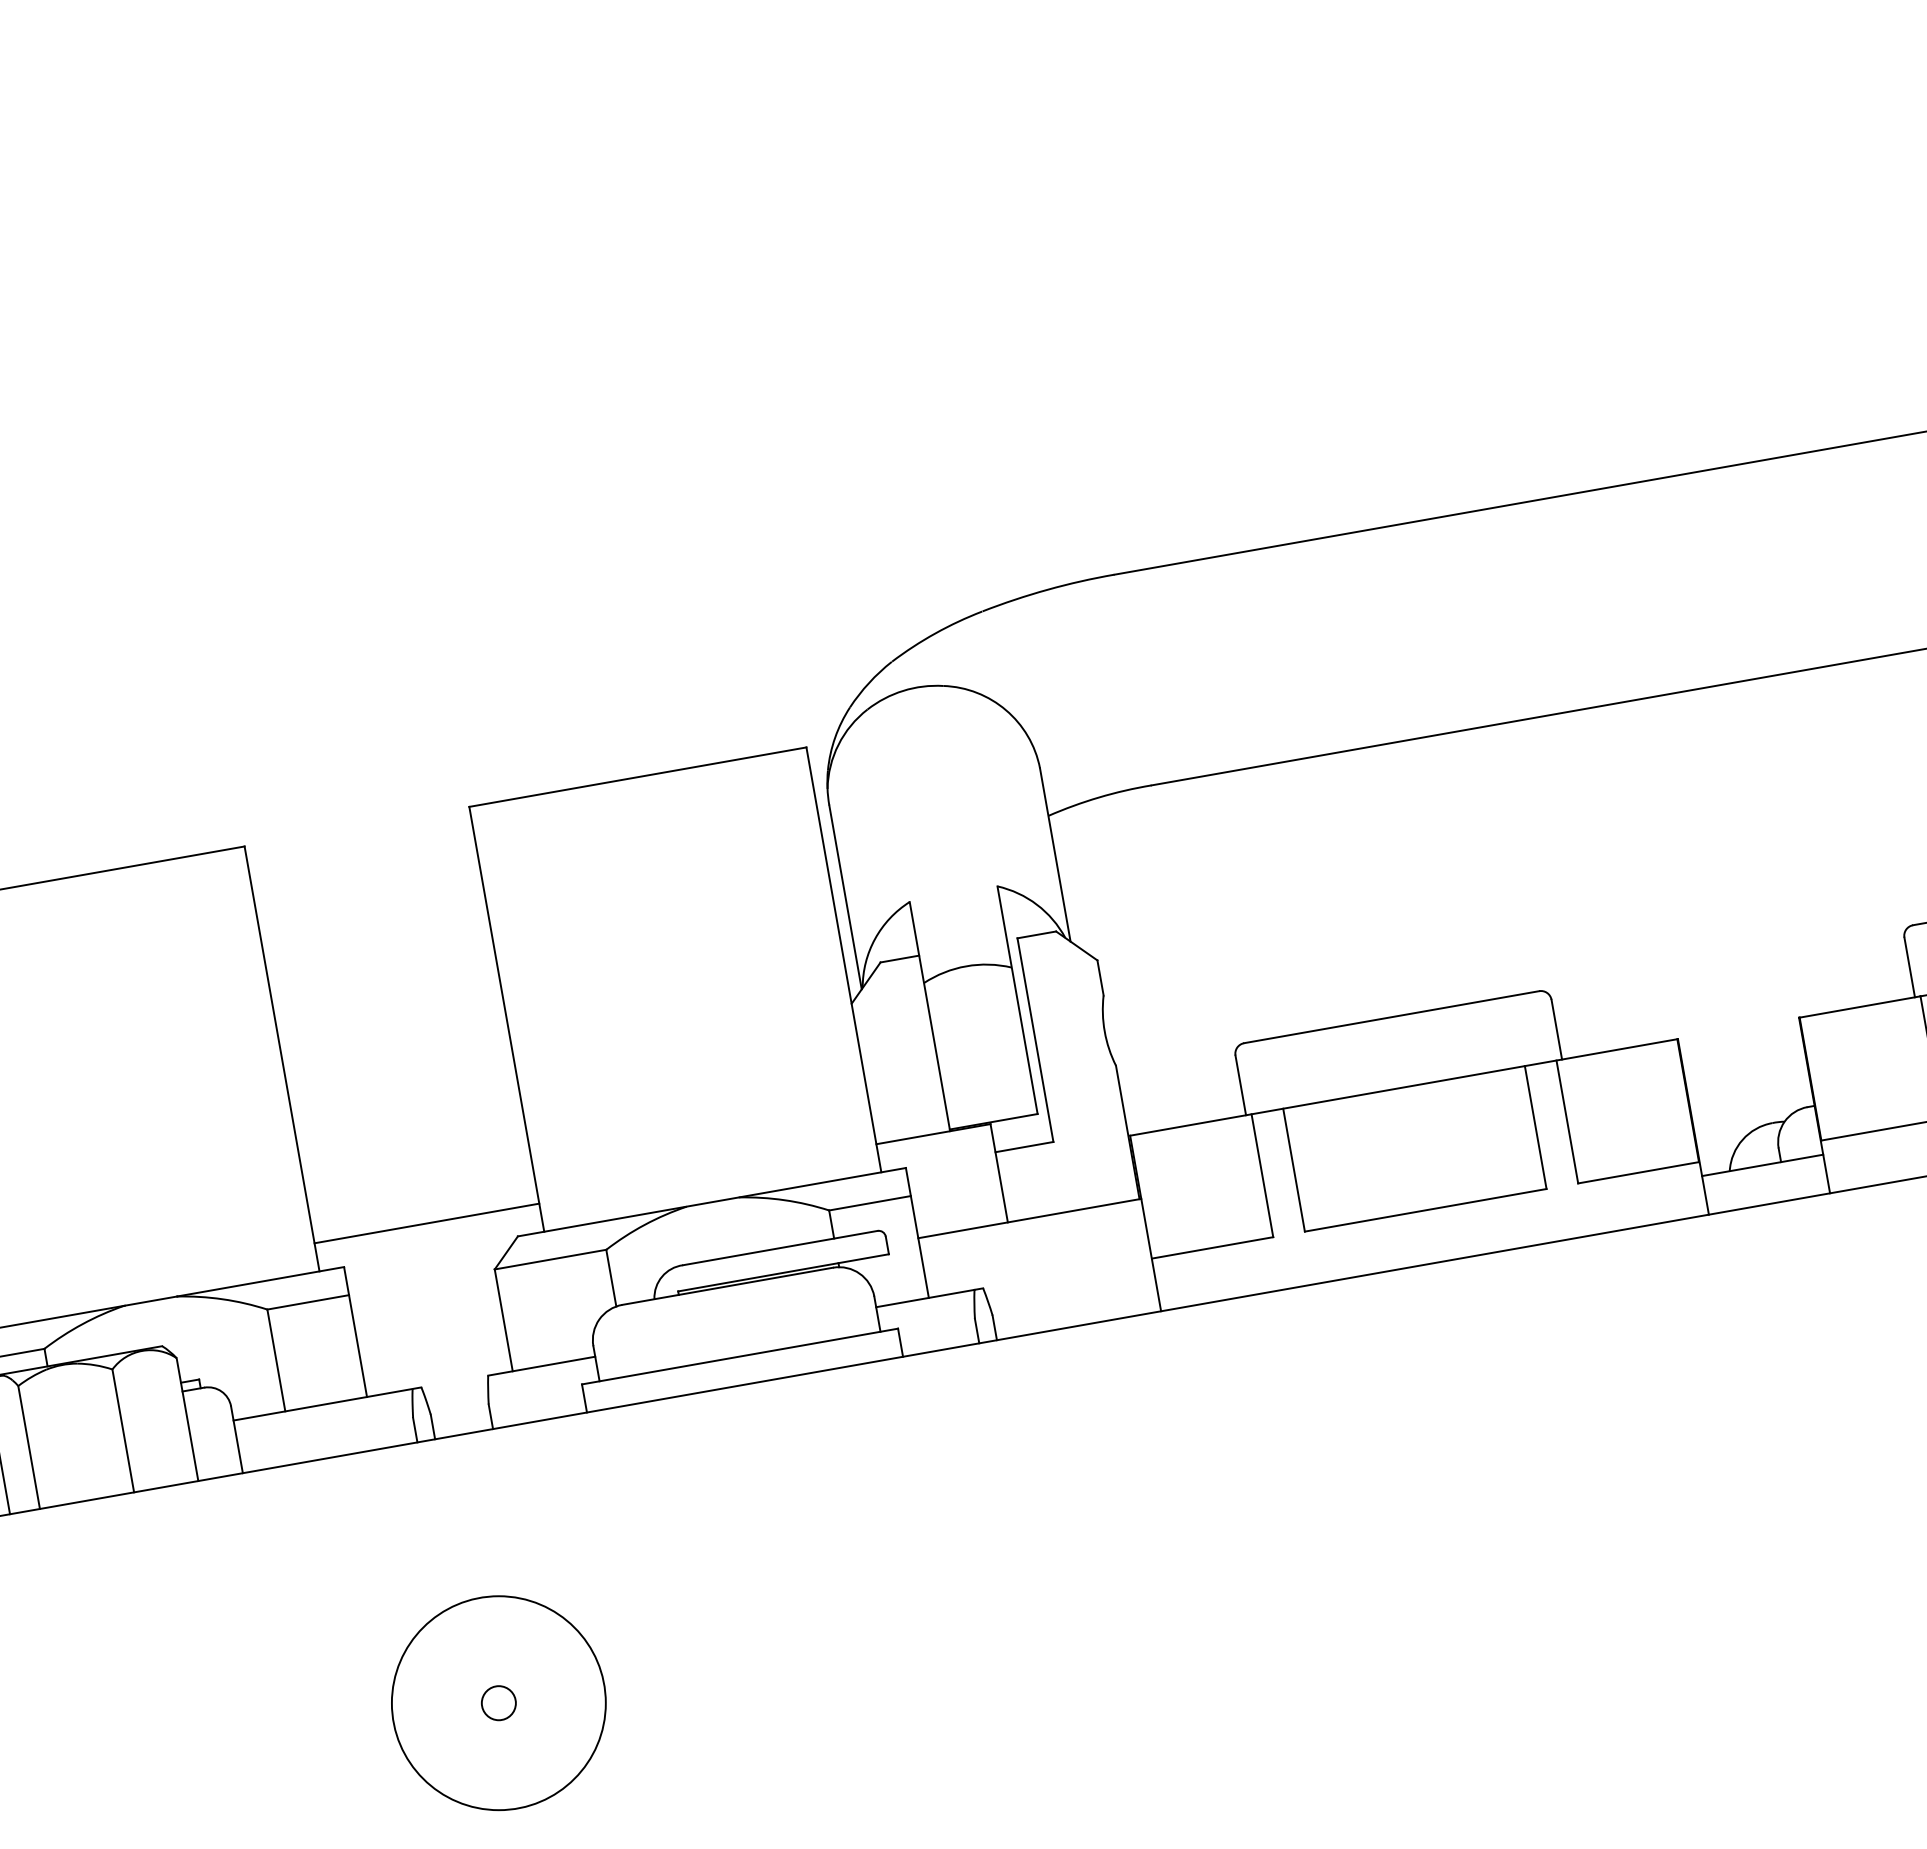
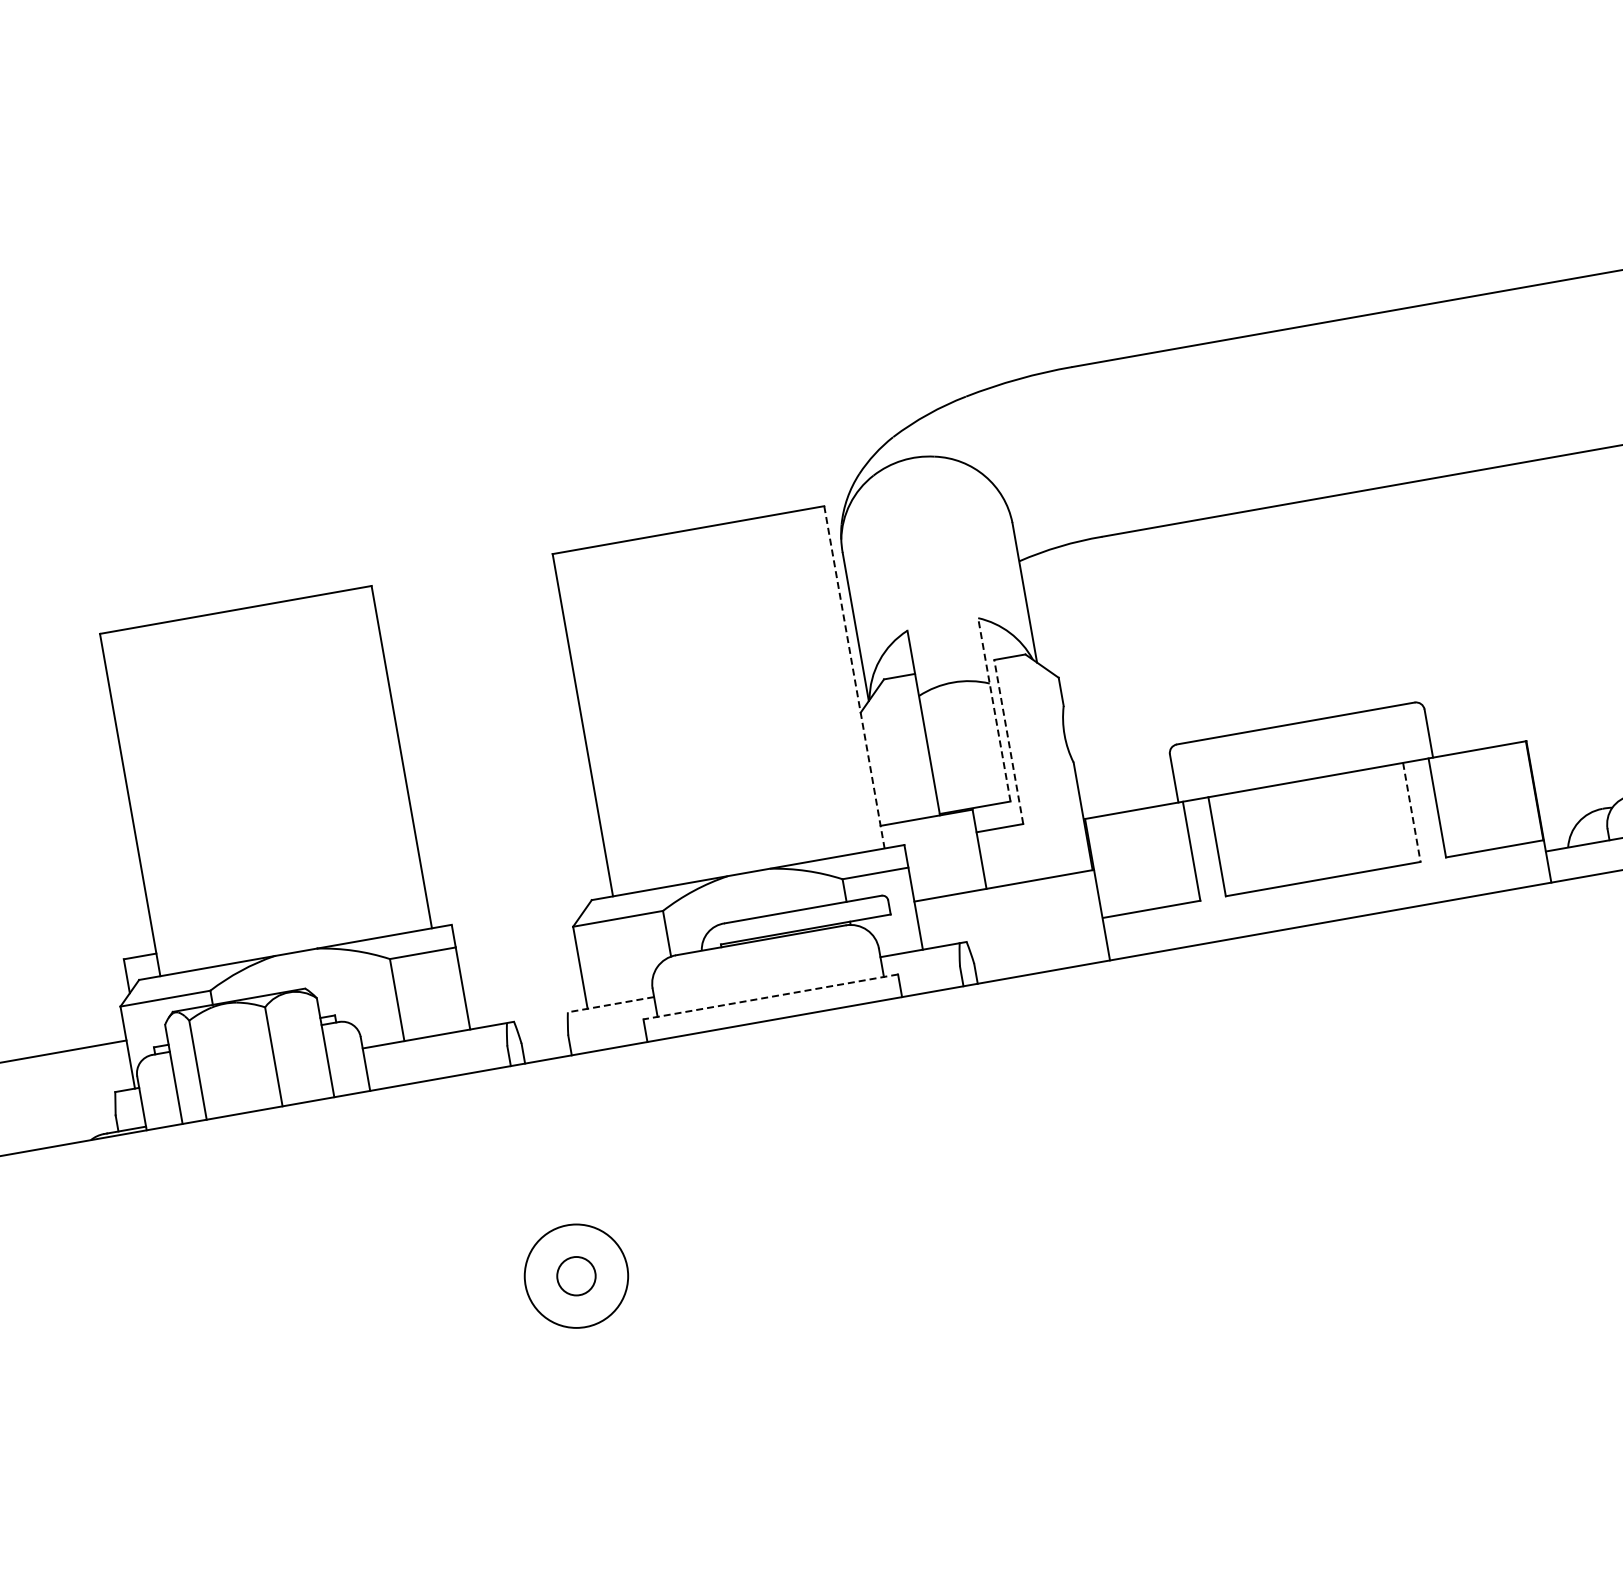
line: (843, 960) -> (854, 677), solid -> dashed
line: (1017, 999) -> (994, 709), solid -> dashed
line: (1035, 1039) -> (1008, 741), solid -> dashed
line: (1535, 1127) -> (1411, 812), solid -> dashed
line: (426, 1223) -> (518, 889), removed
line: (739, 1357) -> (770, 997), solid -> dashed
line: (541, 1365) -> (610, 1004), solid -> dashed
circle: (498, 1702) -> (576, 1275), size x1.4
circle: (498, 1703) -> (576, 1276), size x0.6

